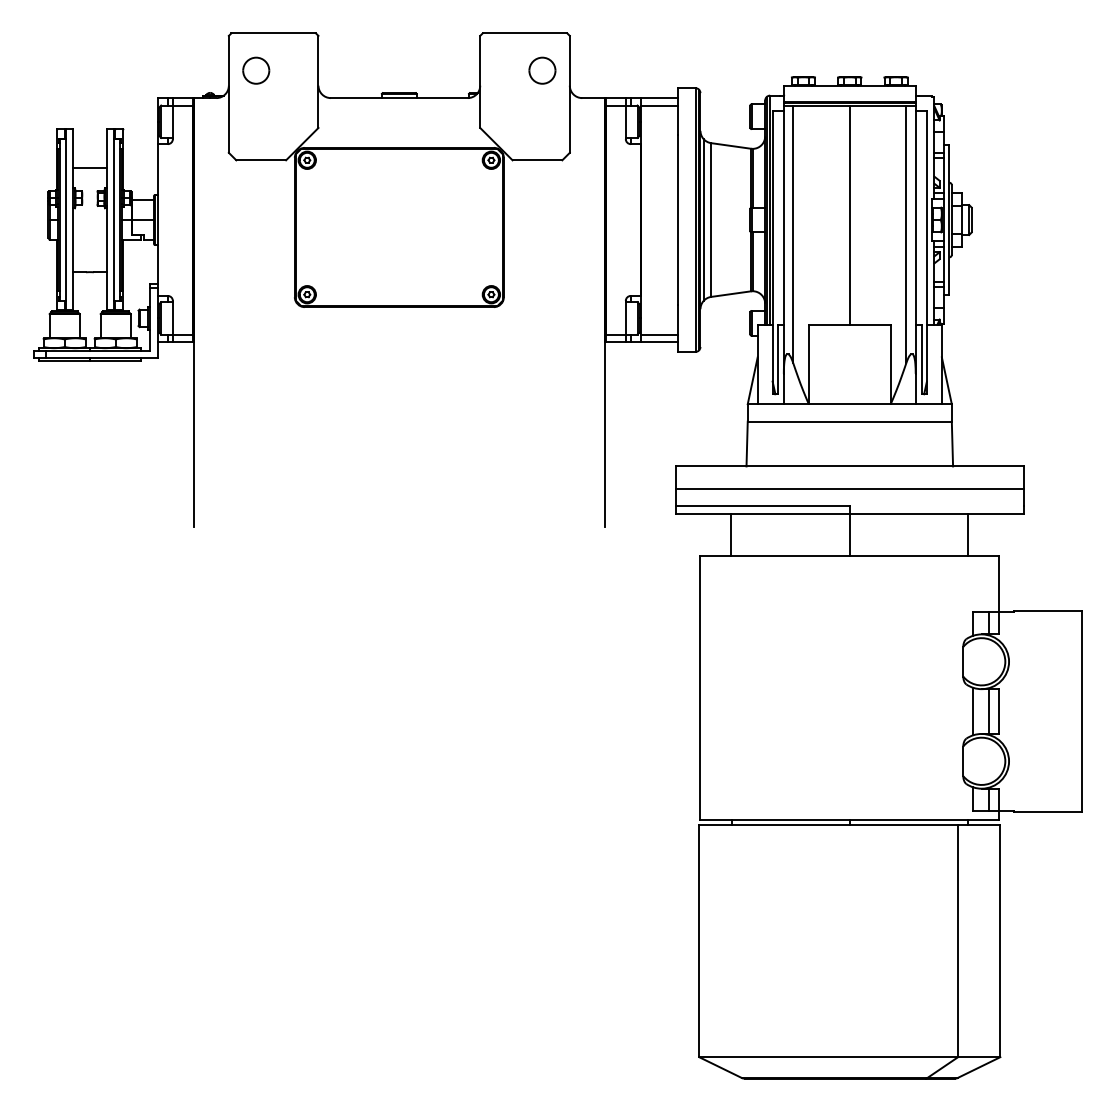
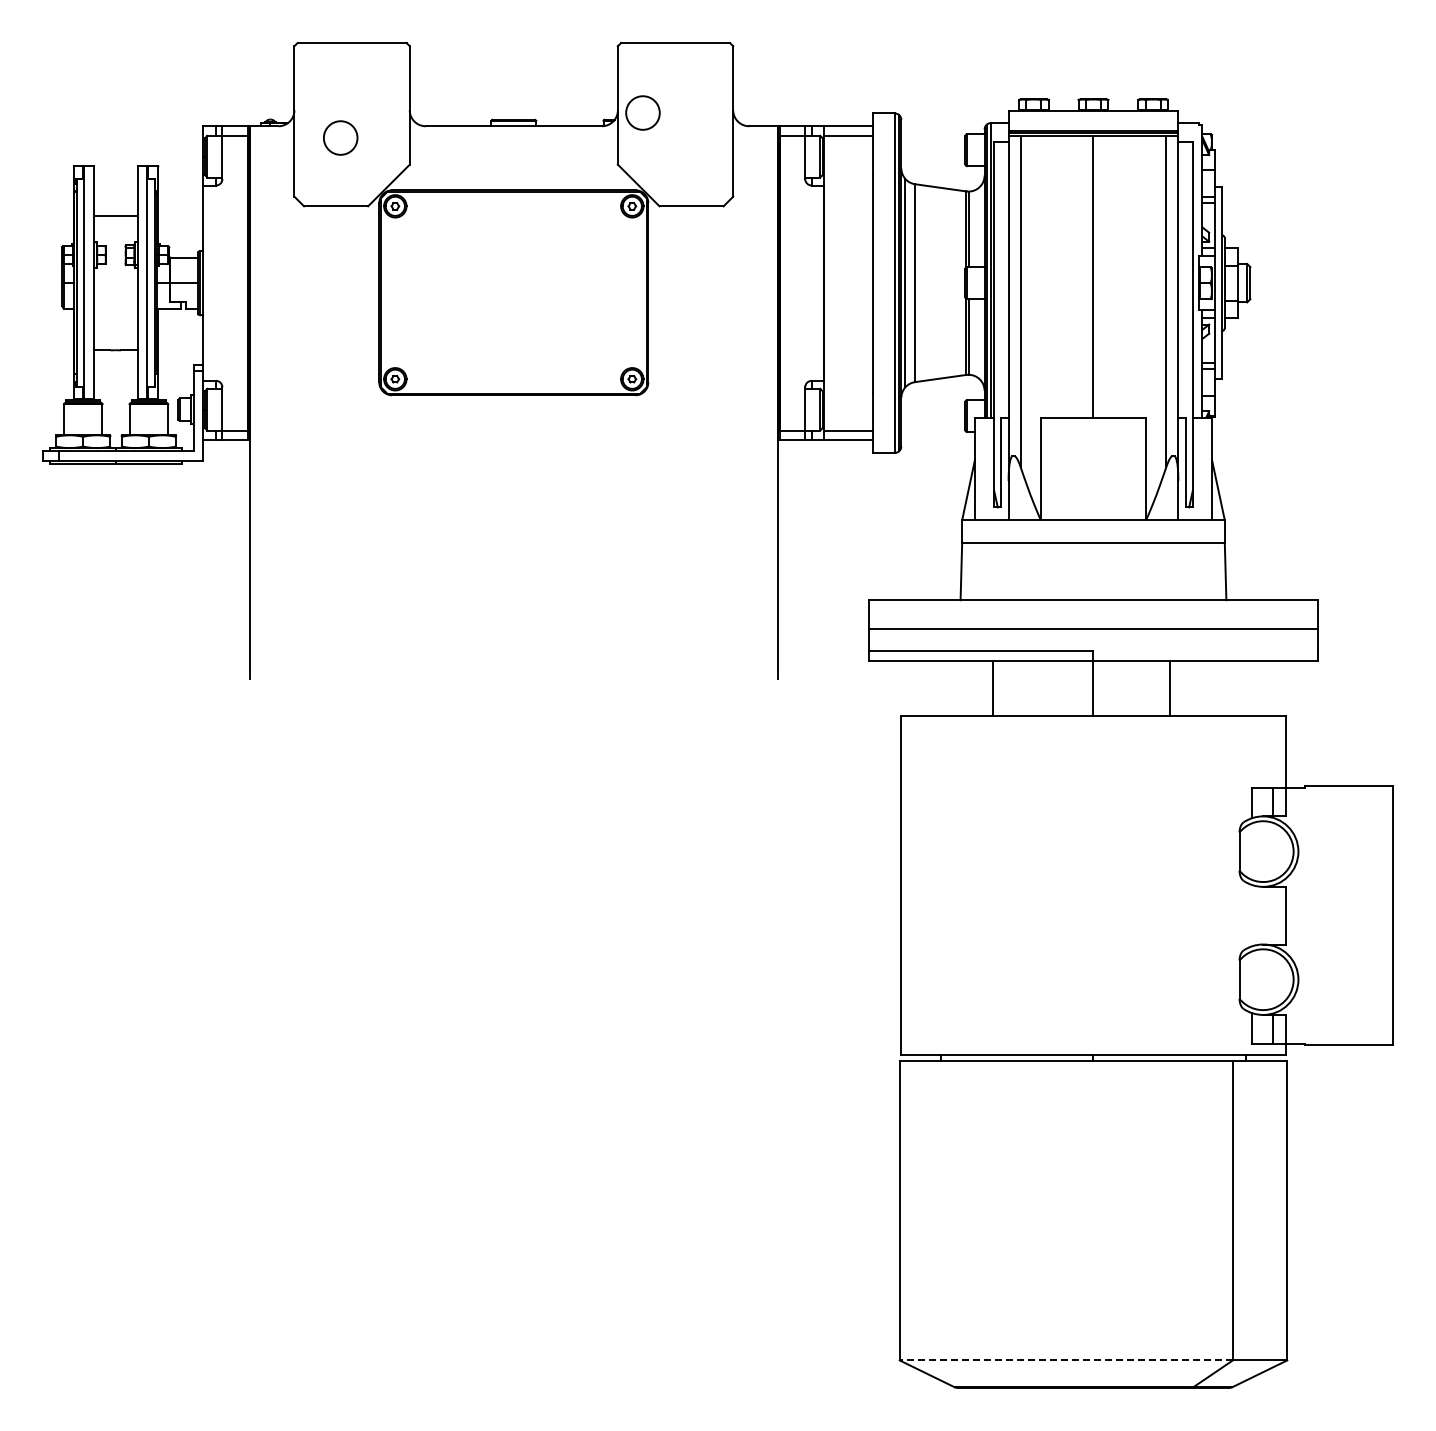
part: (256, 70) -> (340, 137), moved
part: (542, 70) -> (642, 112), moved
line: (730, 535) -> (992, 688), moved
line: (968, 535) -> (1170, 688), moved
line: (972, 711) -> (1251, 915), removed
line: (988, 711) -> (1272, 915), removed
line: (828, 1057) -> (1066, 1360), solid -> dashed

